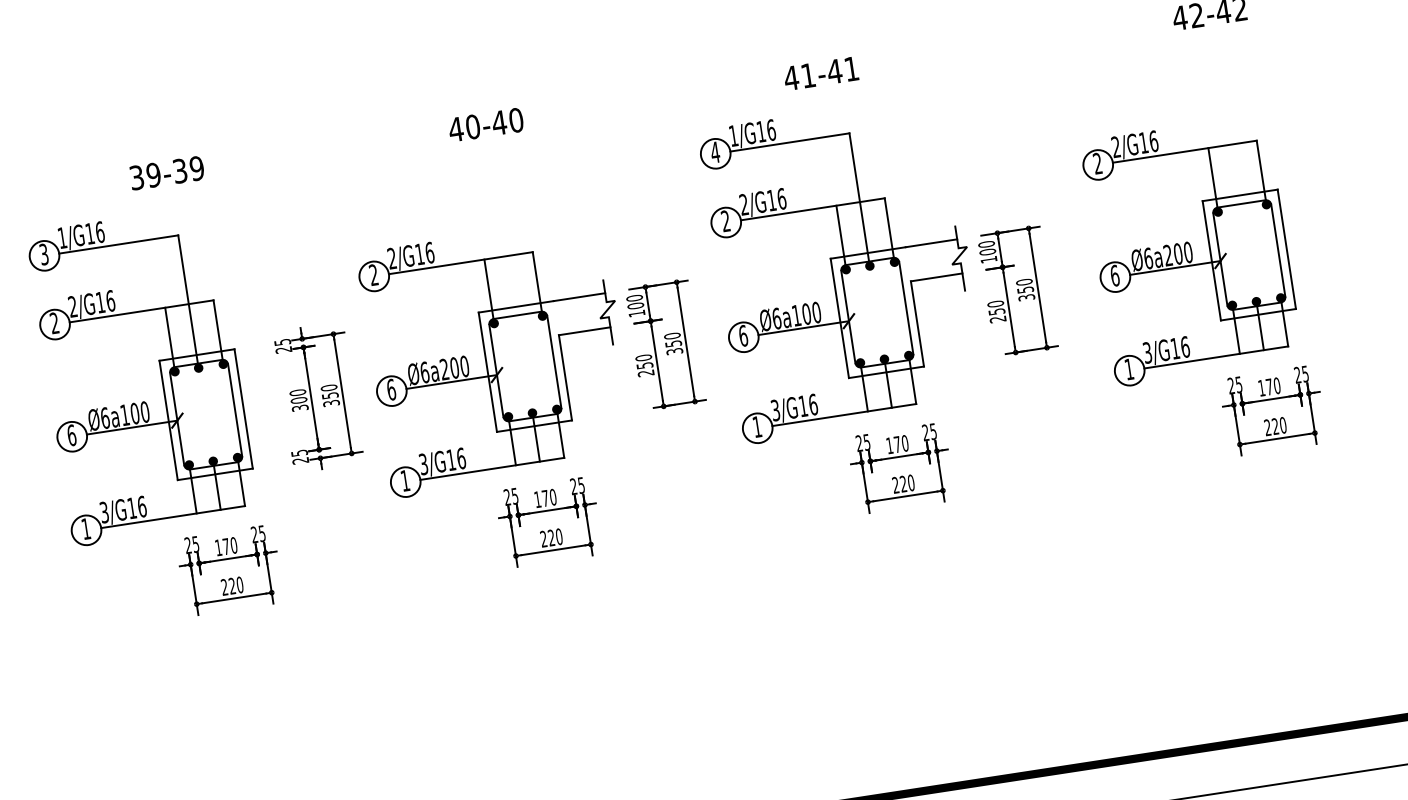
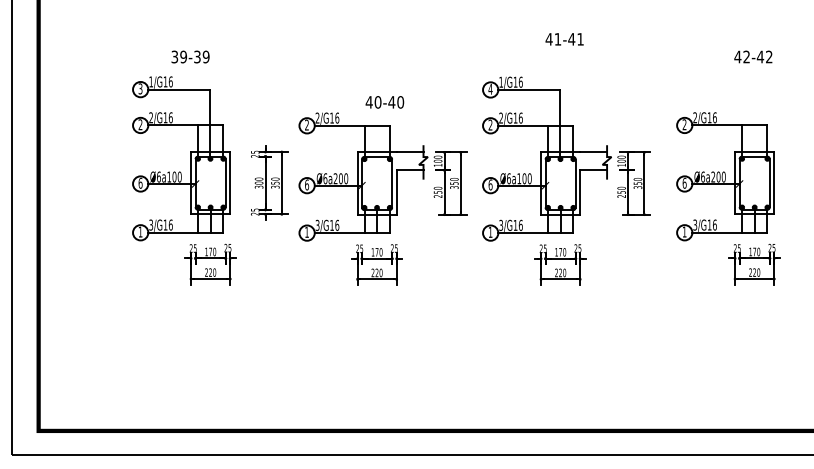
text: (820, 73) -> (564, 39), moved
text: (485, 125) -> (384, 102), moved
text: (166, 172) -> (190, 56), moved

